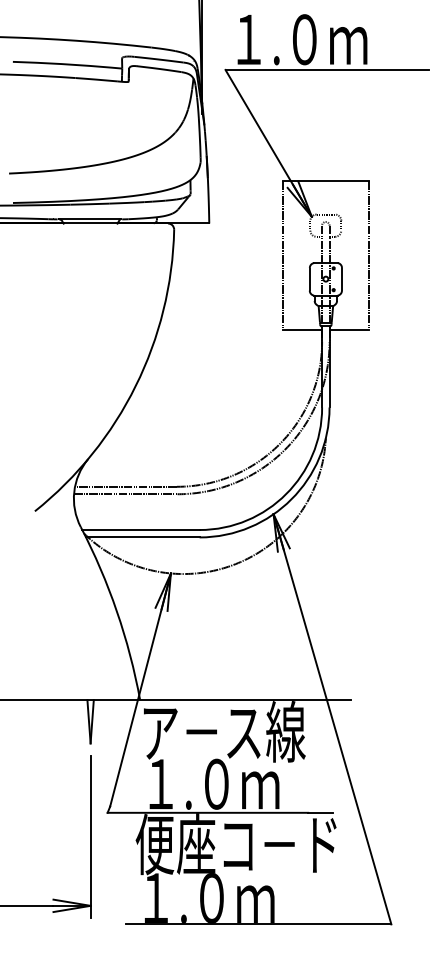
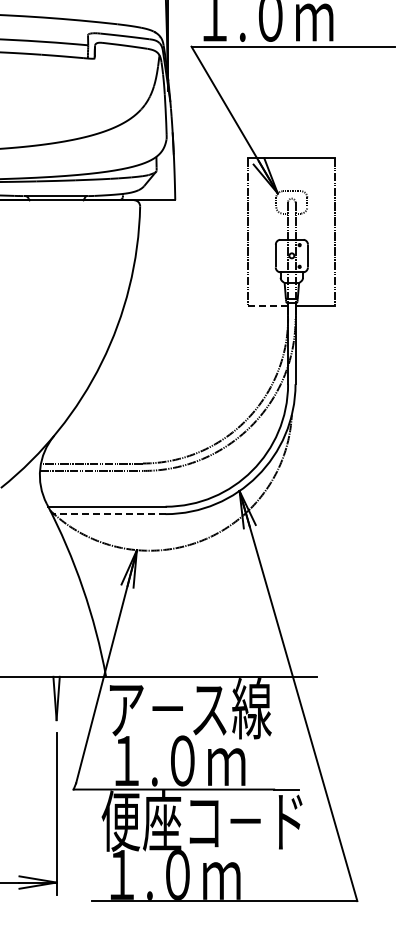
line: (302, 329) -> (268, 306), solid -> dashed
line: (142, 537) -> (108, 514), solid -> dashed

